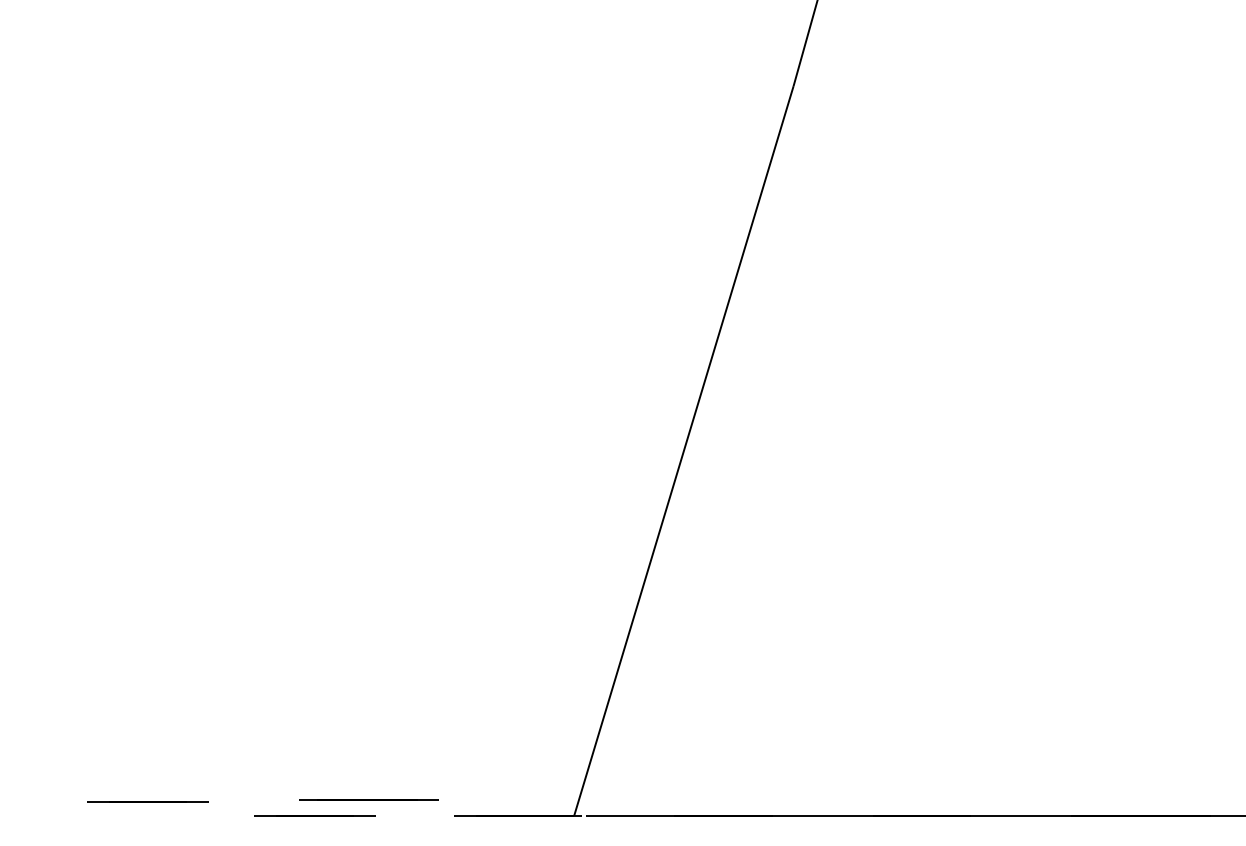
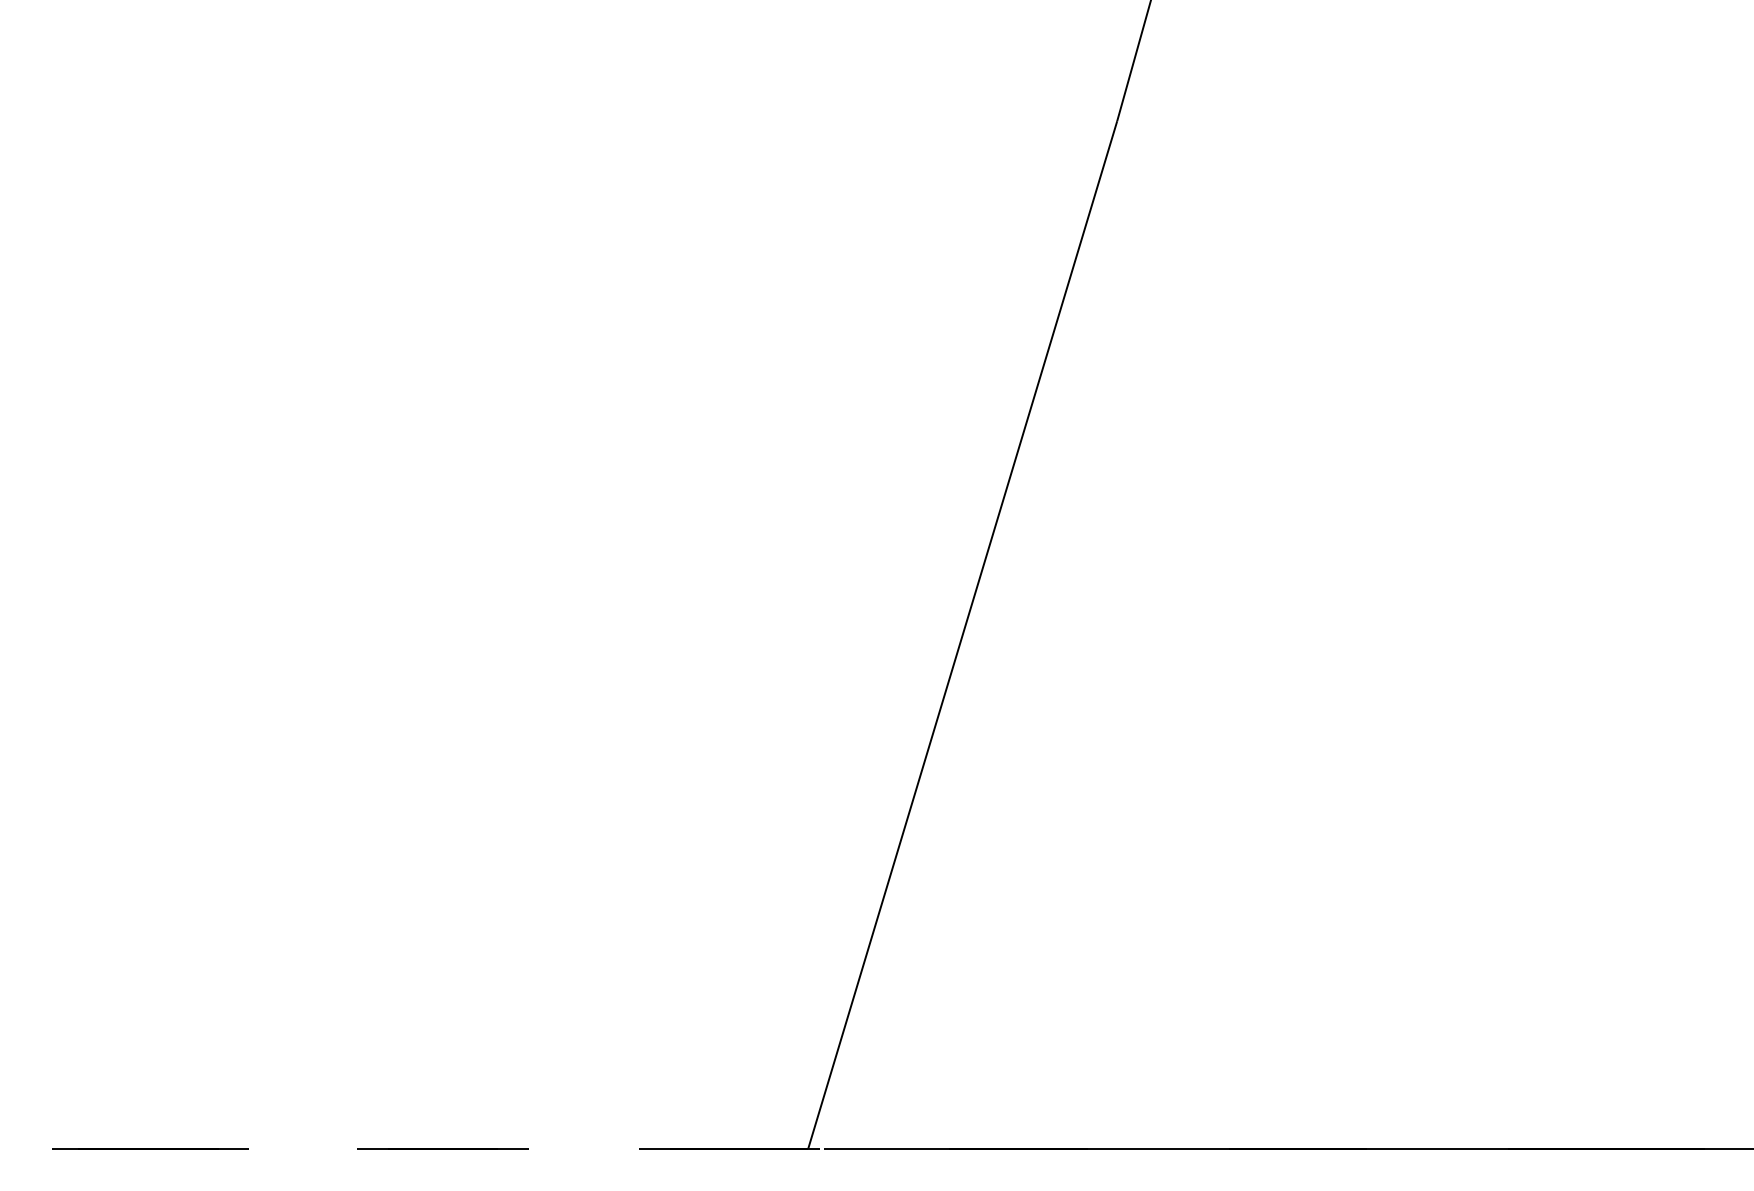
line: (369, 799) -> (150, 1148), moved
line: (147, 801) -> (207, 1128), removed

